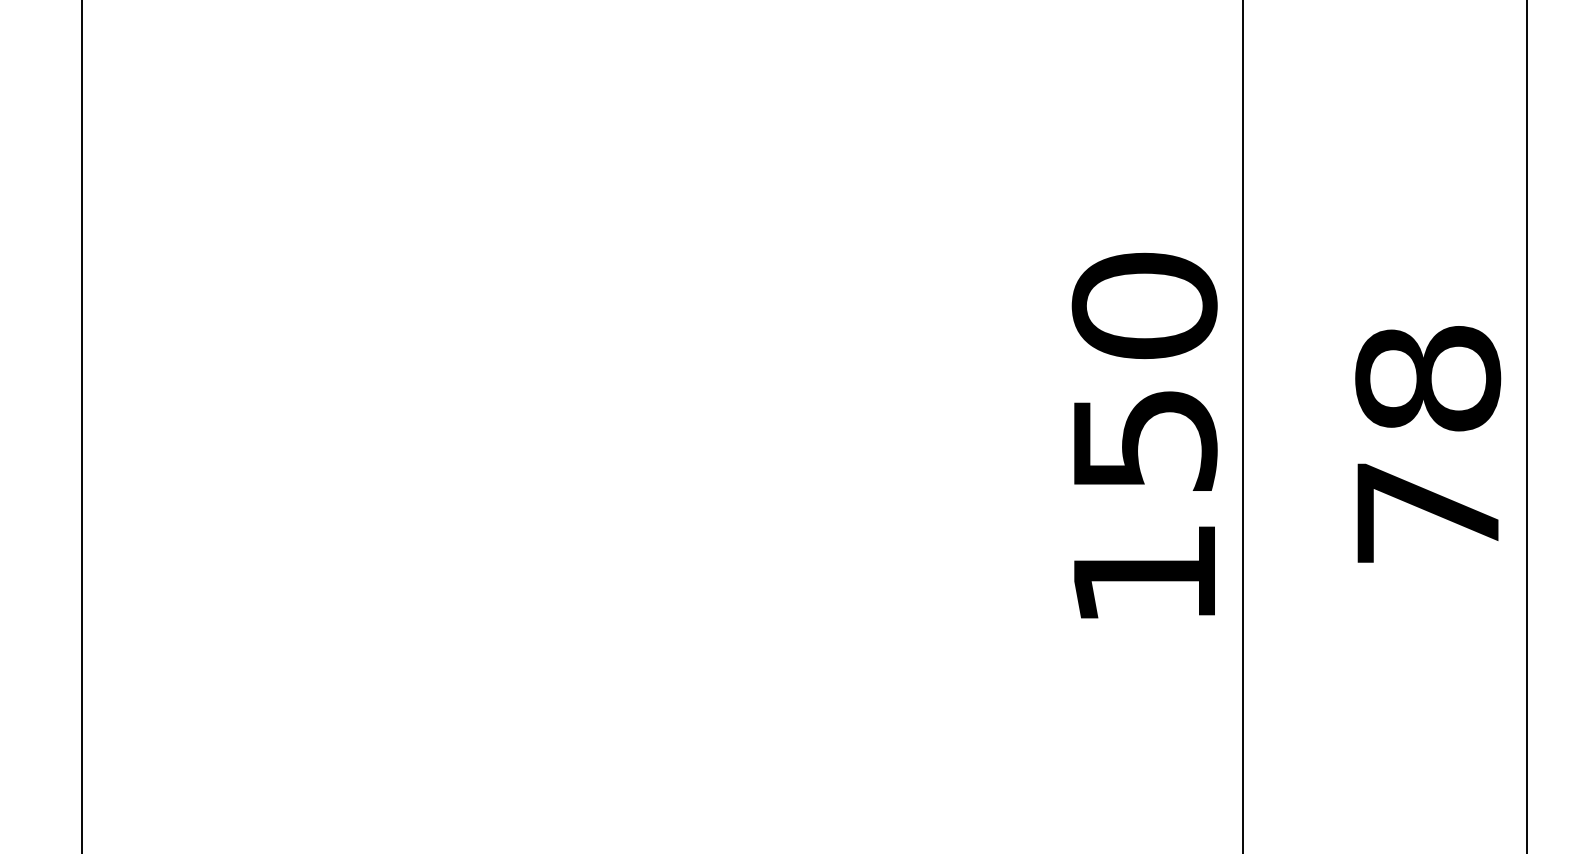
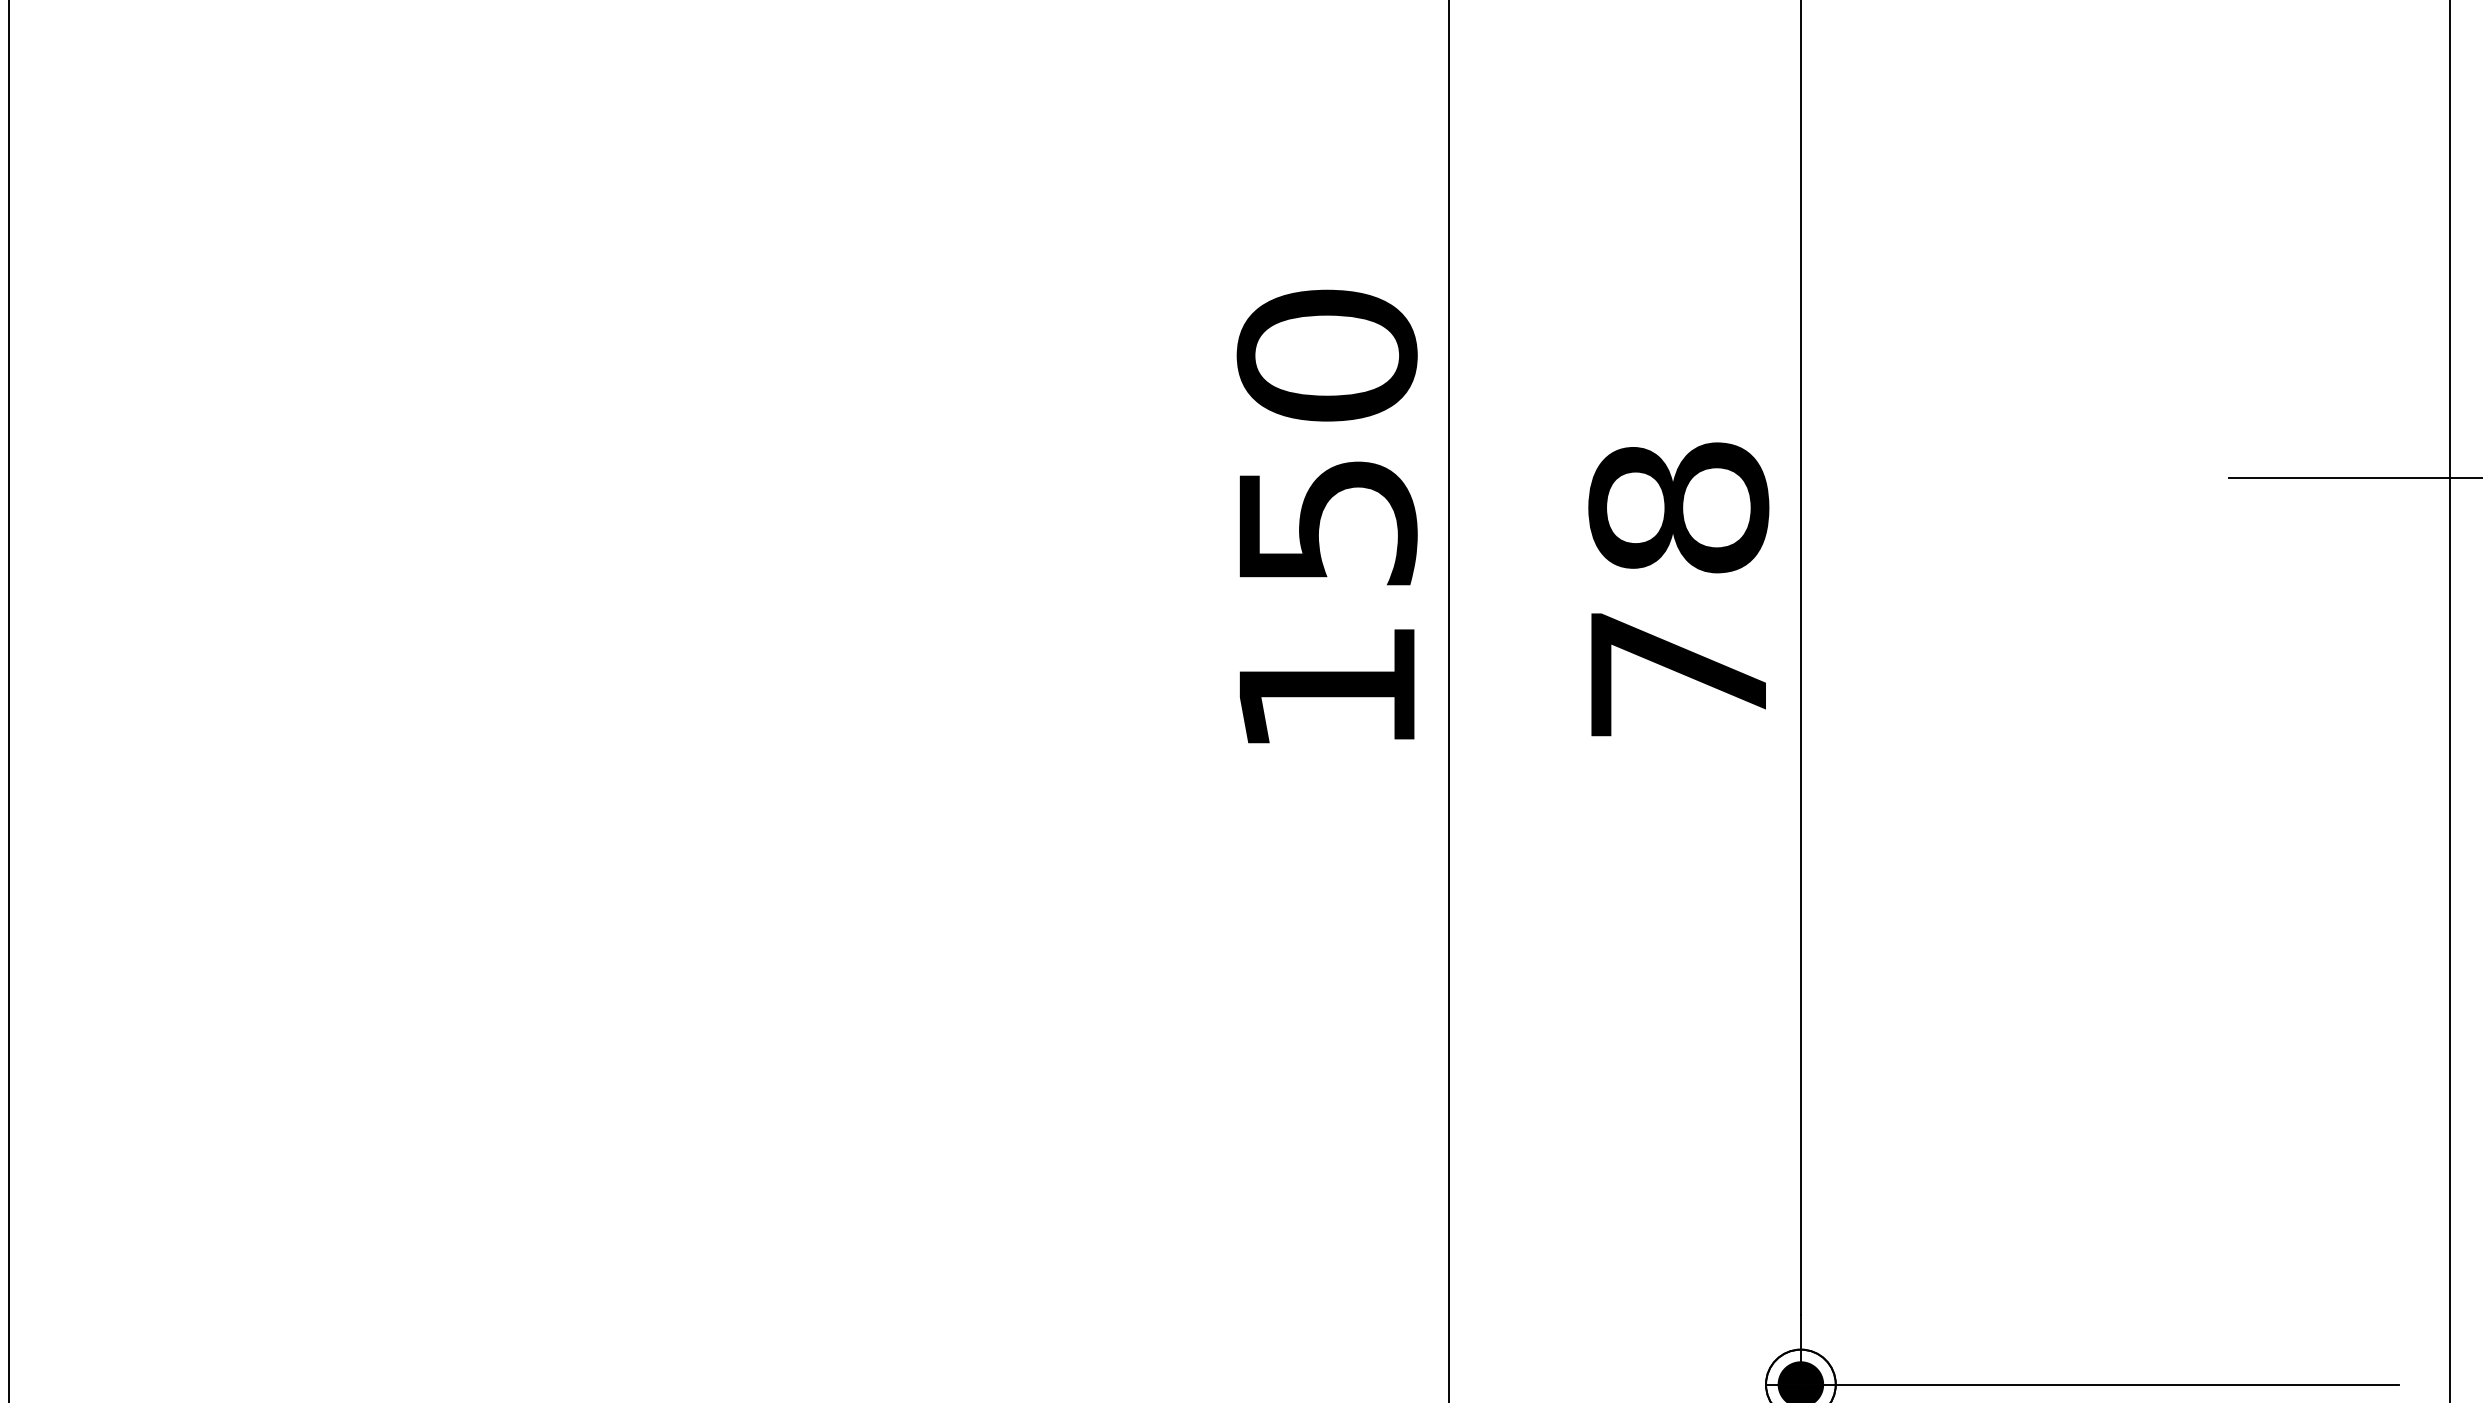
text: (1144, 435) -> (1326, 516), moved
text: (1427, 444) -> (1678, 589), moved

